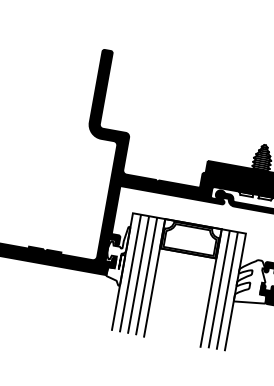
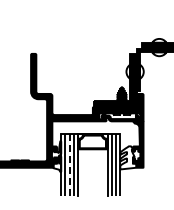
line: (138, 274) -> (69, 164), solid -> dashed

